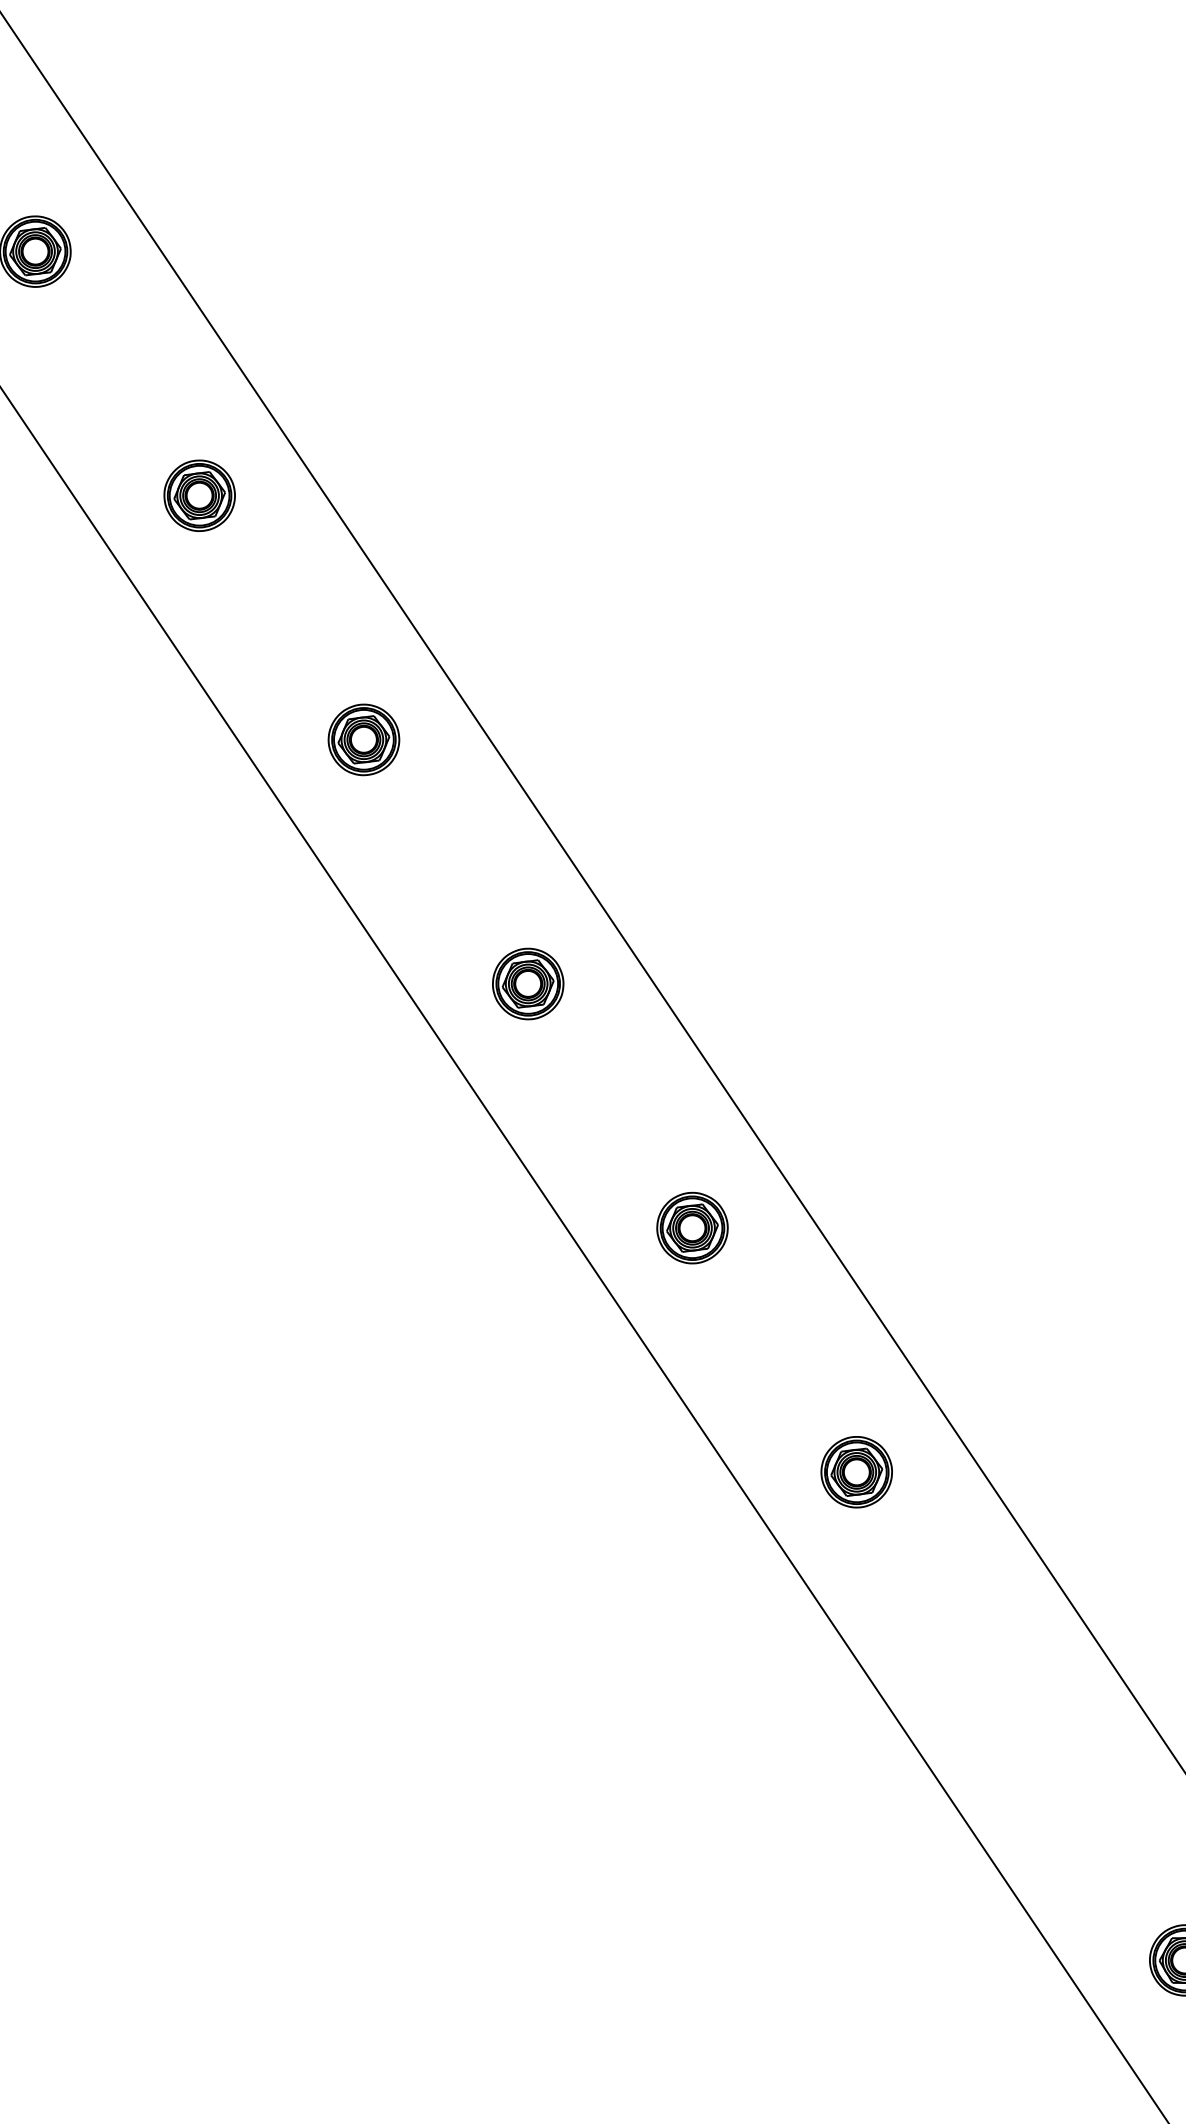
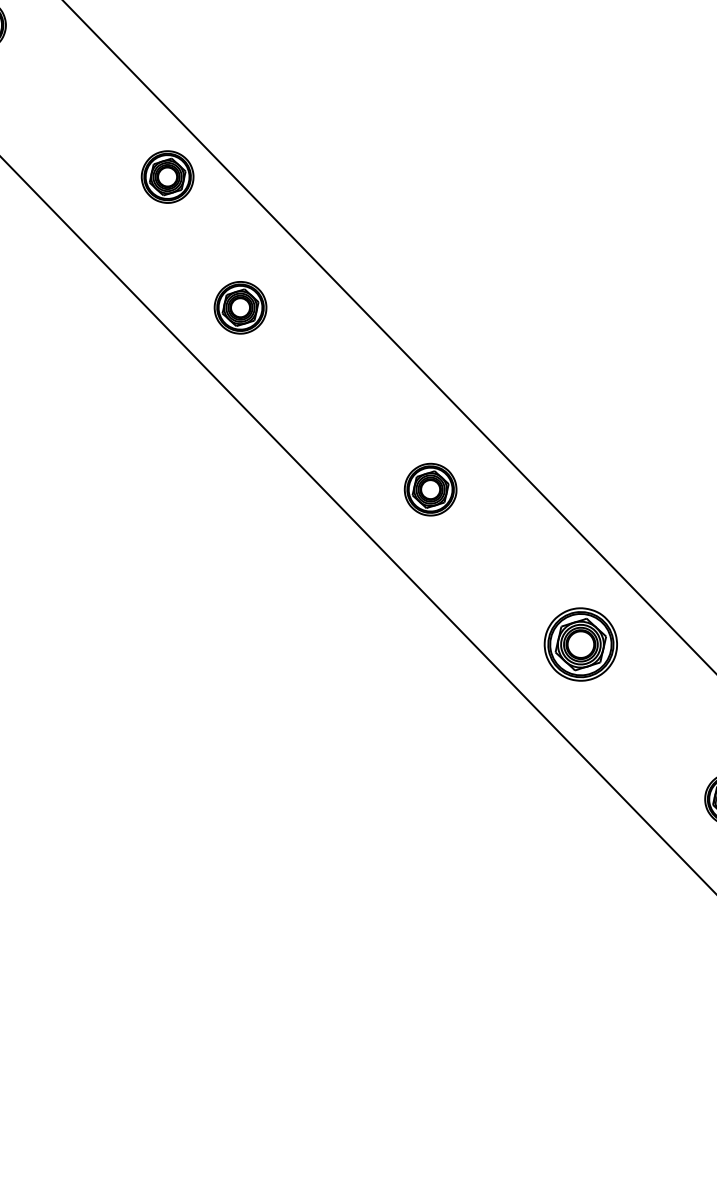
part: (199, 495) -> (167, 176), moved
part: (363, 739) -> (240, 307), moved
part: (692, 1227) -> (580, 644), size x1.4

